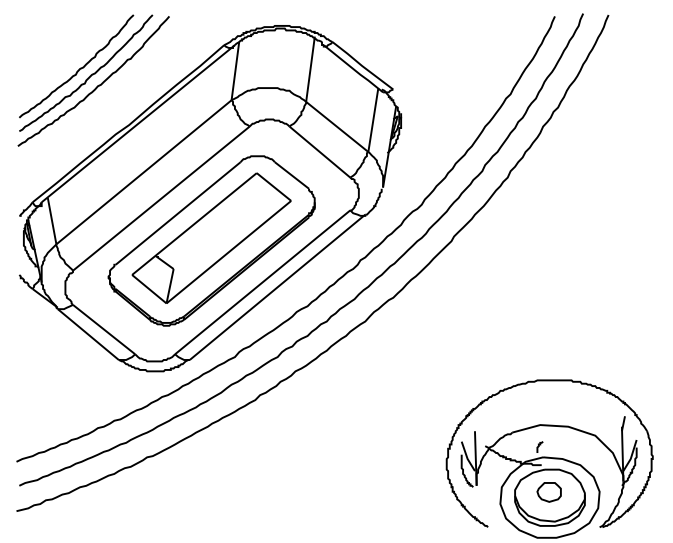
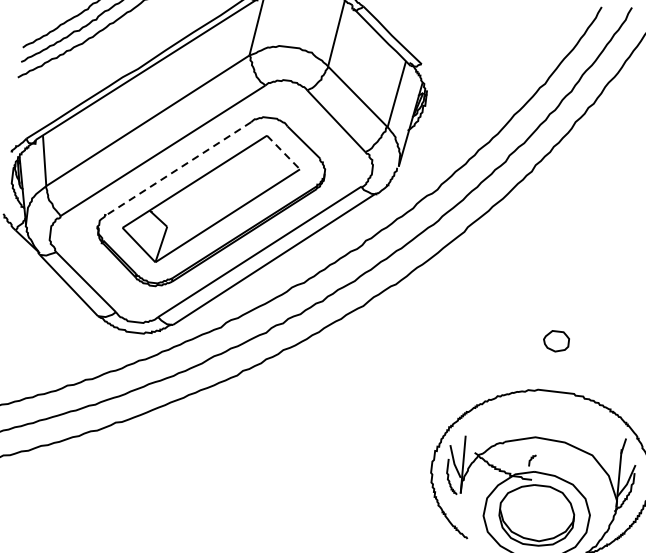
line: (274, 187) -> (283, 153), solid -> dashed
line: (178, 213) -> (179, 168), solid -> dashed
part: (548, 492) -> (555, 341), moved

